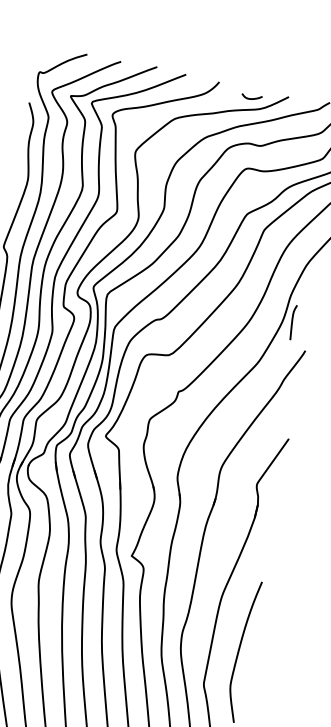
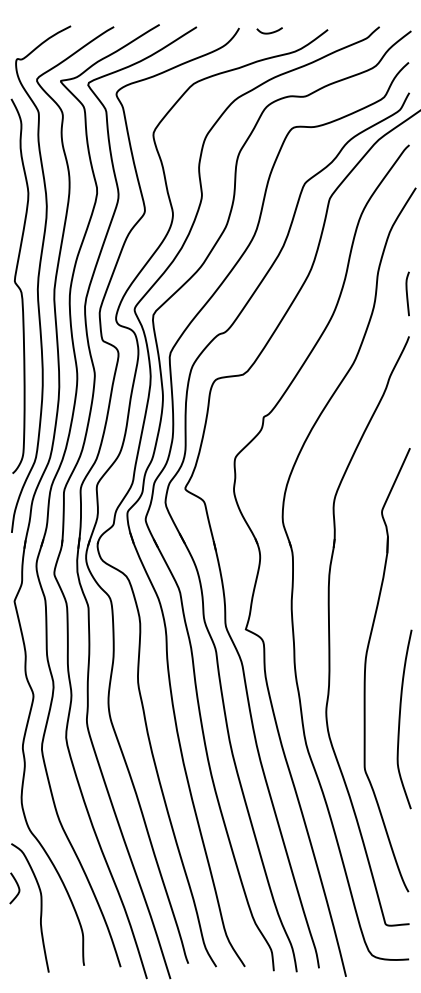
curve: (251, 98) -> (269, 32), moved
curve: (292, 322) -> (407, 293), moved

